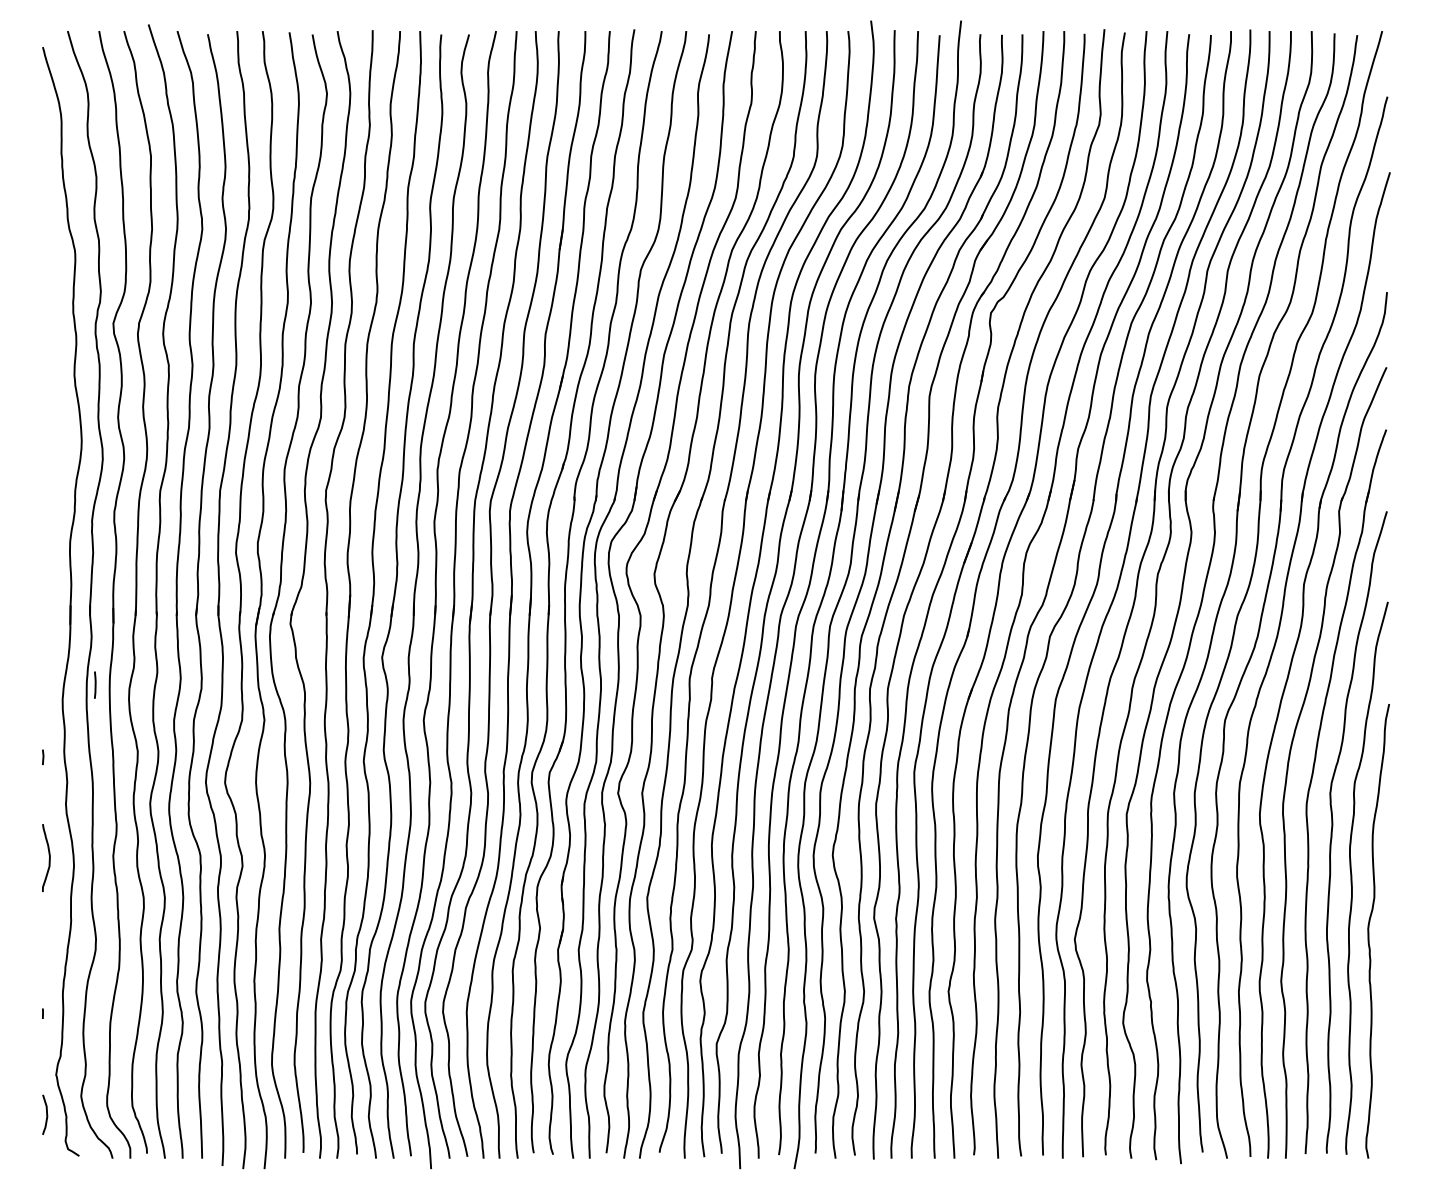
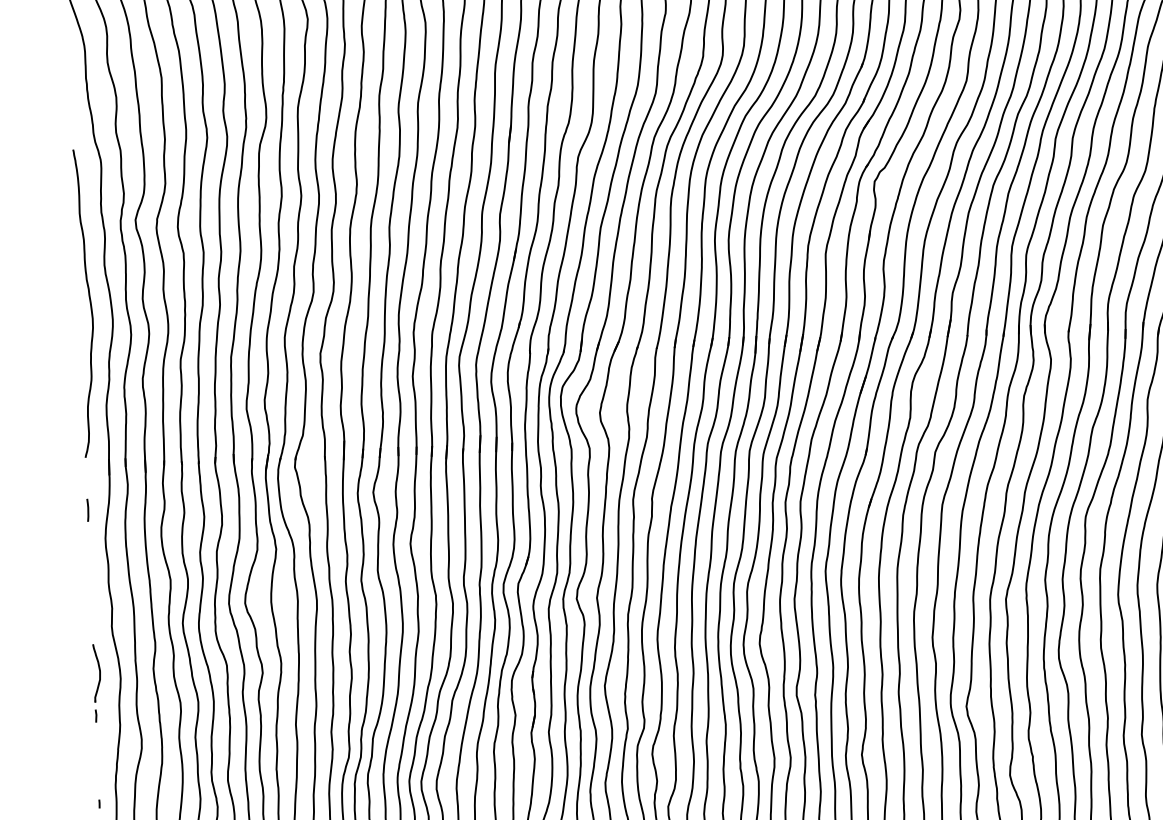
curve: (55, 419) -> (90, 302), added
line: (95, 684) -> (88, 509), moved
line: (43, 757) -> (96, 716), moved

